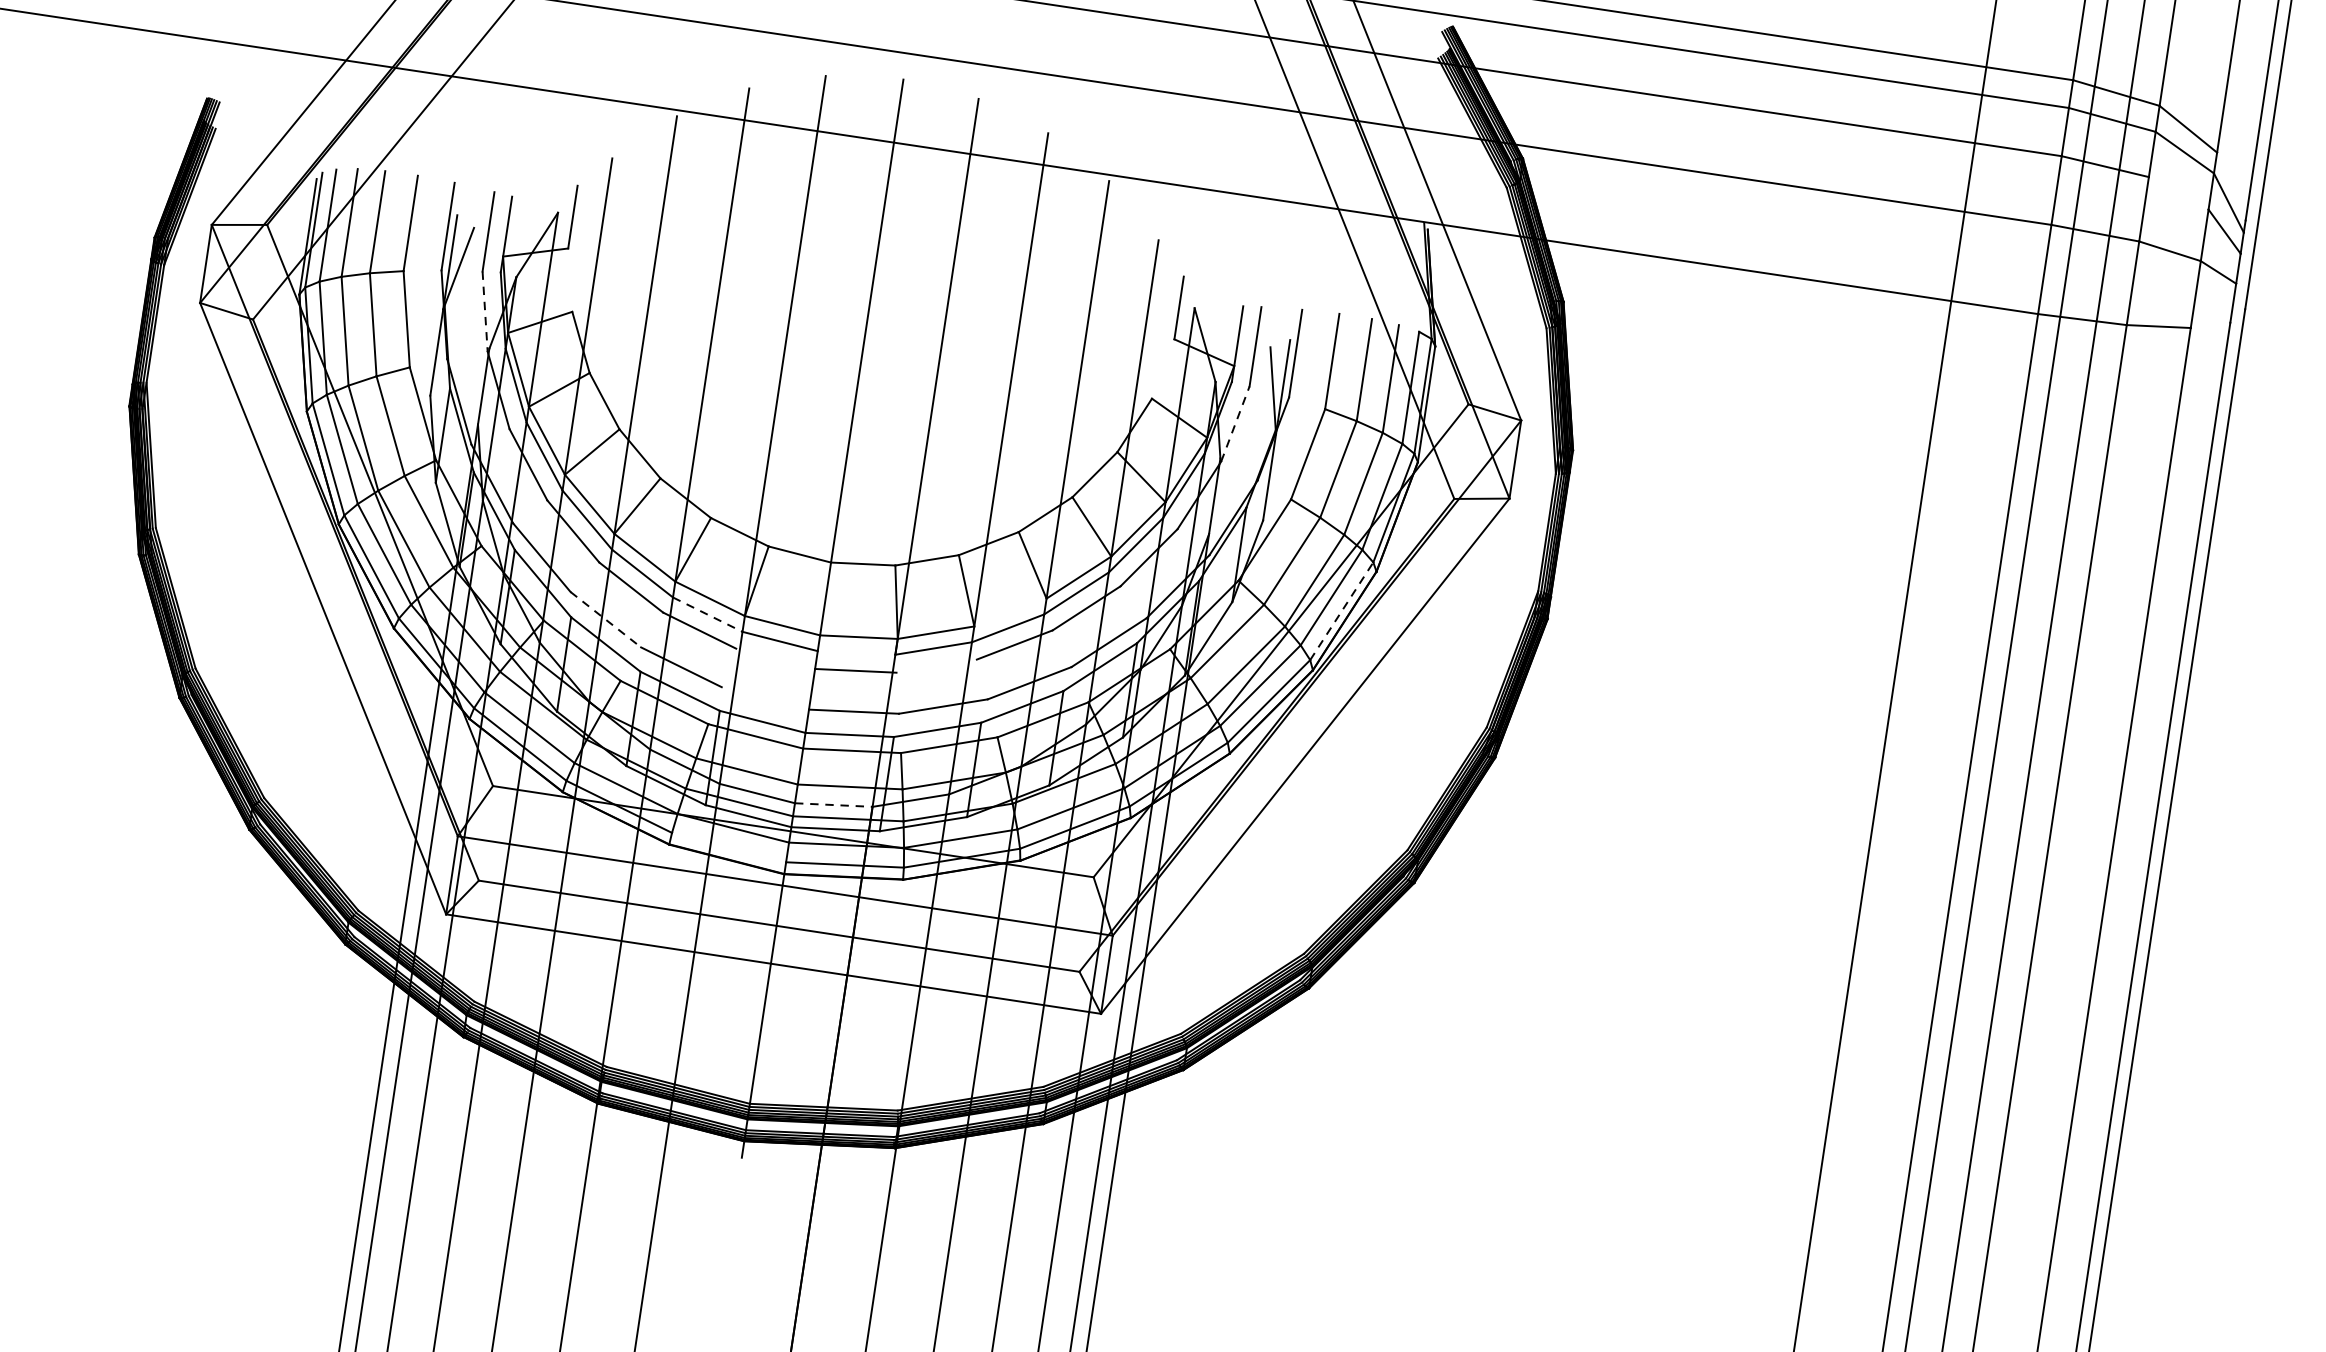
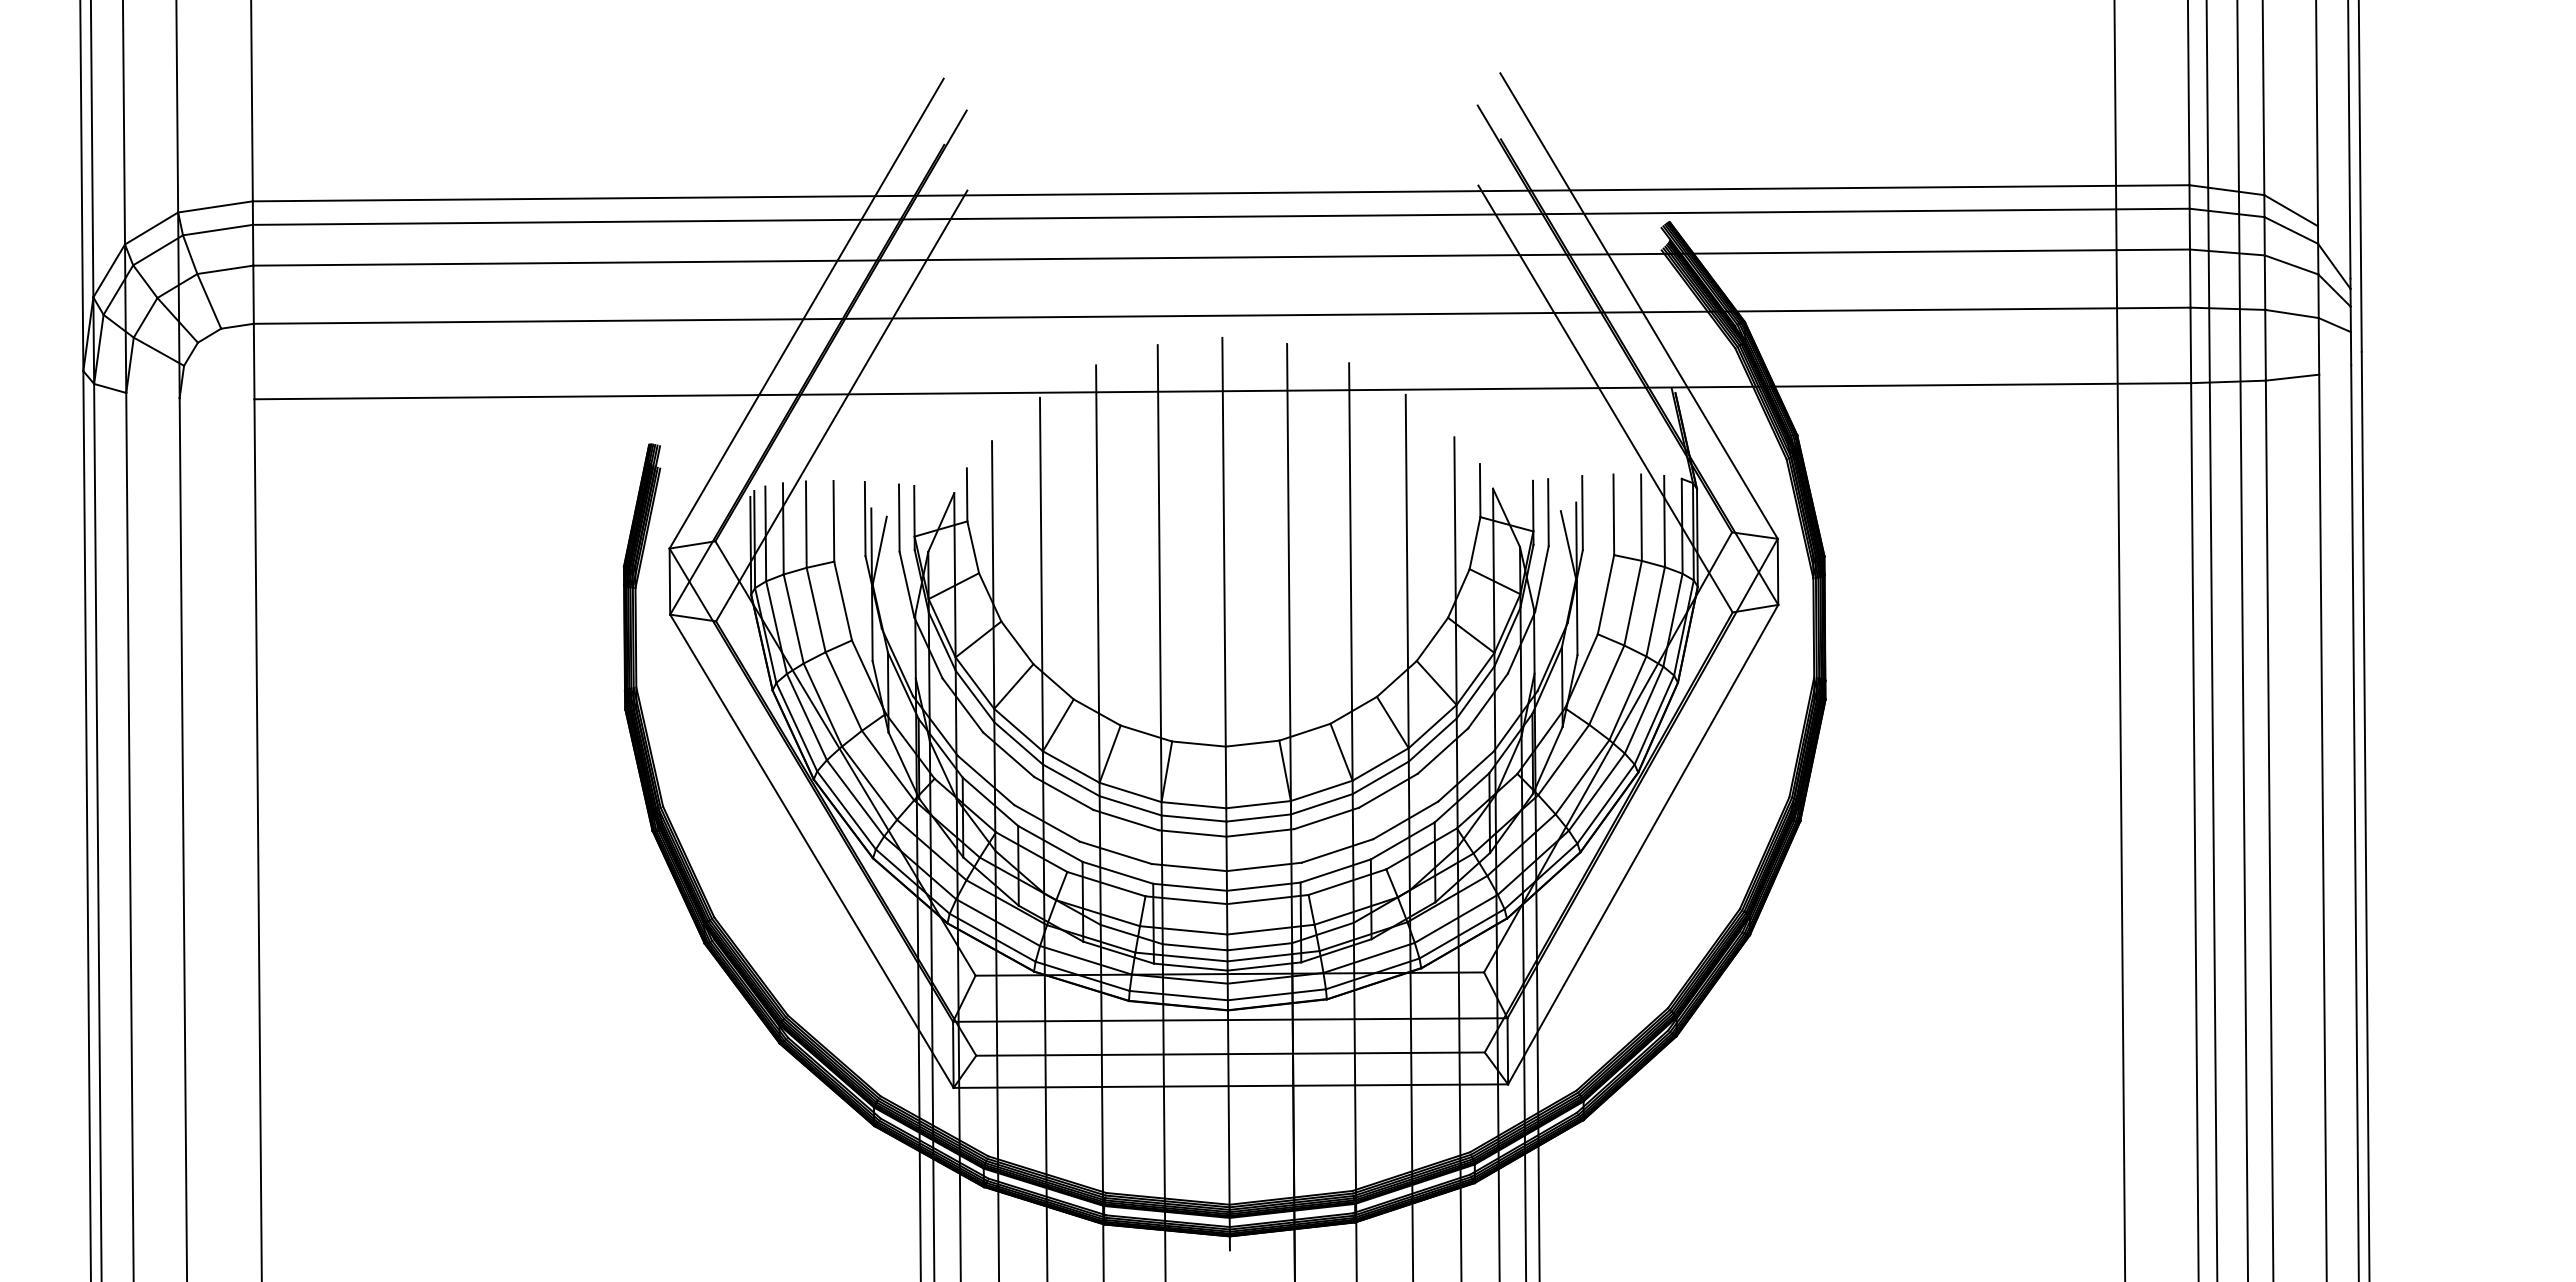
line: (2178, 192) -> (2291, 264), added
line: (570, 280) -> (973, 547), added
line: (484, 311) -> (906, 584), dashed -> solid
line: (1162, 369) -> (1474, 543), added
line: (1234, 424) -> (1541, 579), dashed -> solid
line: (1341, 611) -> (1654, 720), dashed -> solid
line: (1010, 612) -> (1380, 764), added
line: (708, 615) -> (1131, 806), dashed -> solid
line: (606, 619) -> (1047, 823), dashed -> solid
line: (856, 652) -> (1258, 817), added
line: (775, 658) -> (1192, 833), added
line: (936, 666) -> (1326, 818), added
line: (764, 698) -> (1188, 867), added
line: (834, 804) -> (1260, 946), dashed -> solid
line: (728, 847) -> (1178, 995), added

